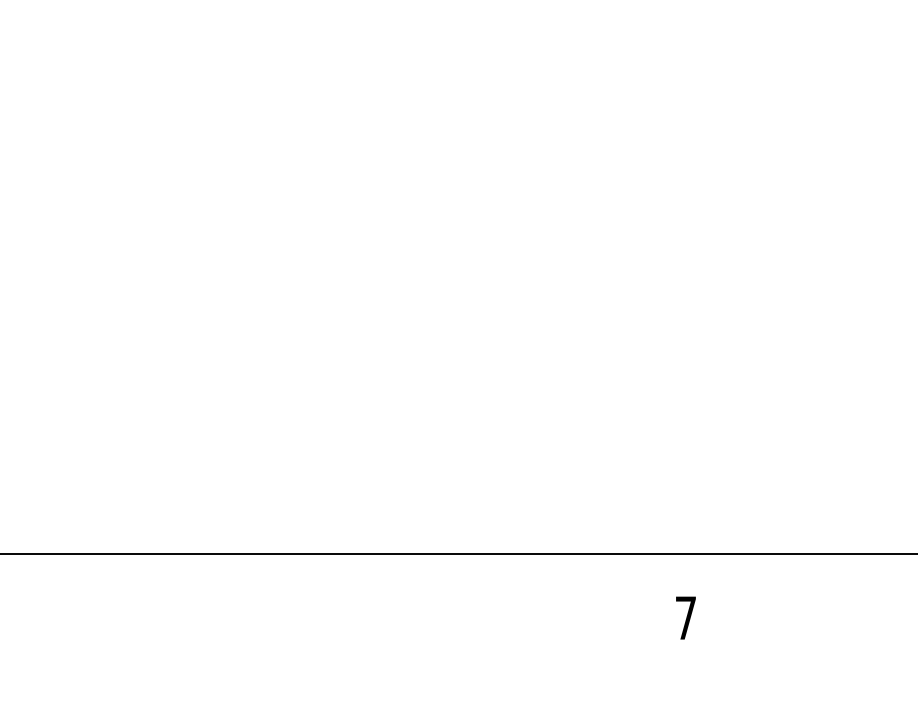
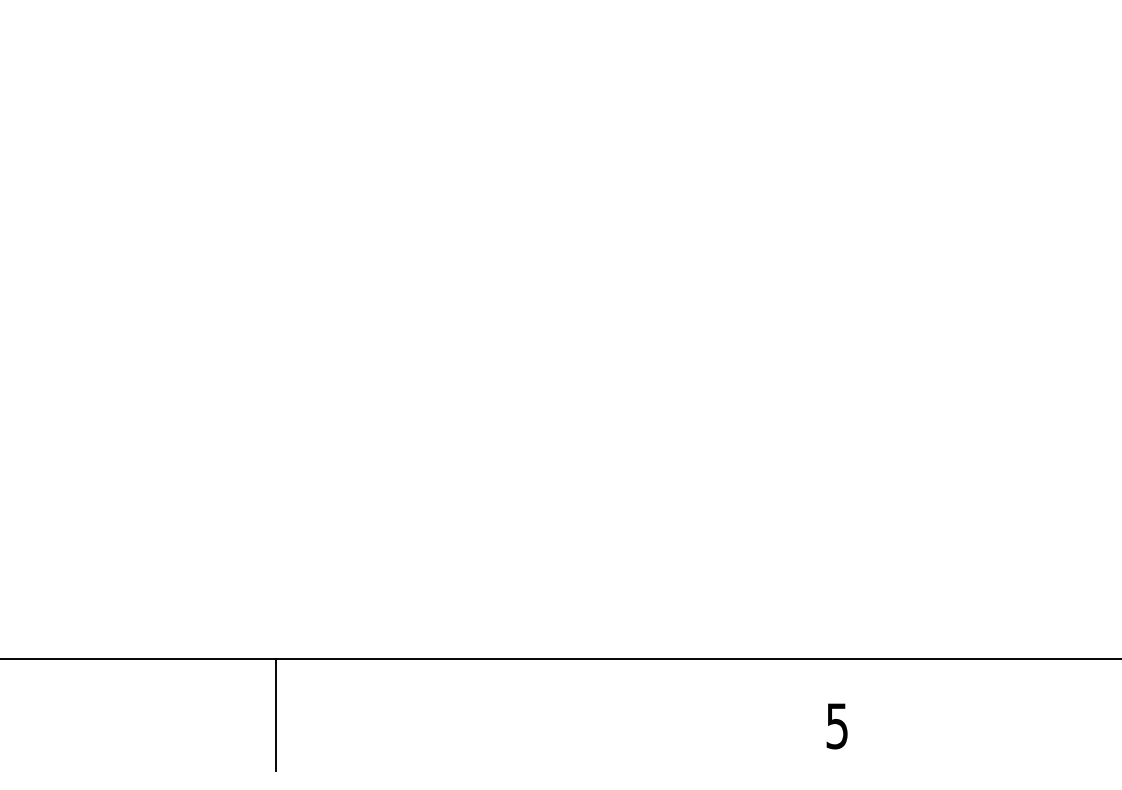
line: (149, 606) -> (275, 714), added
text: (685, 618) -> (836, 726), 7 -> 5

